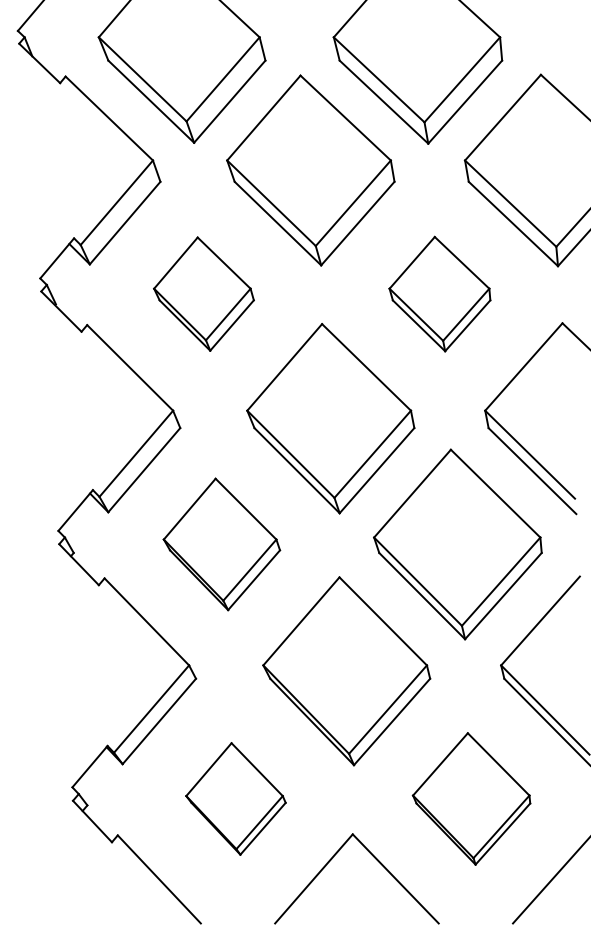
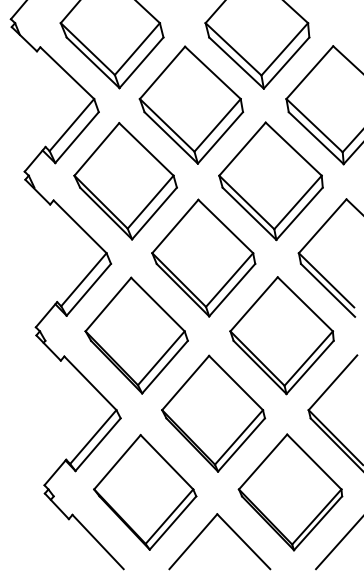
part: (203, 294) -> (125, 181), size x1.67
part: (439, 294) -> (270, 181), size x1.67
part: (221, 544) -> (136, 335), size x1.43
part: (236, 799) -> (145, 492), size x1.67
part: (471, 799) -> (290, 492), size x1.43

